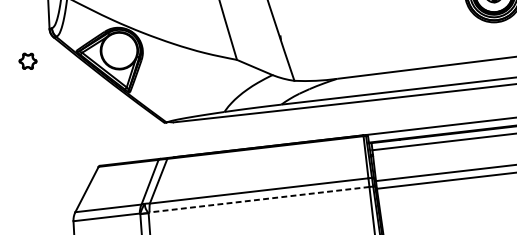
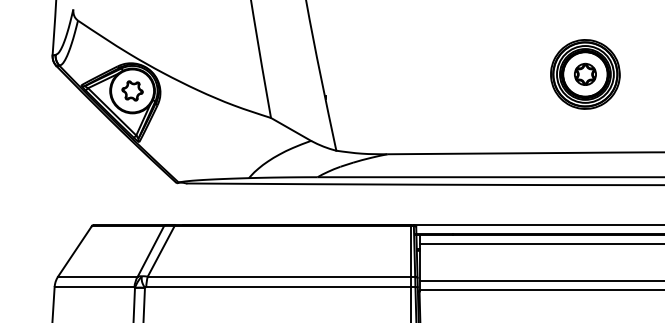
part: (27, 60) -> (132, 90), moved
line: (259, 200) -> (278, 287), dashed -> solid

